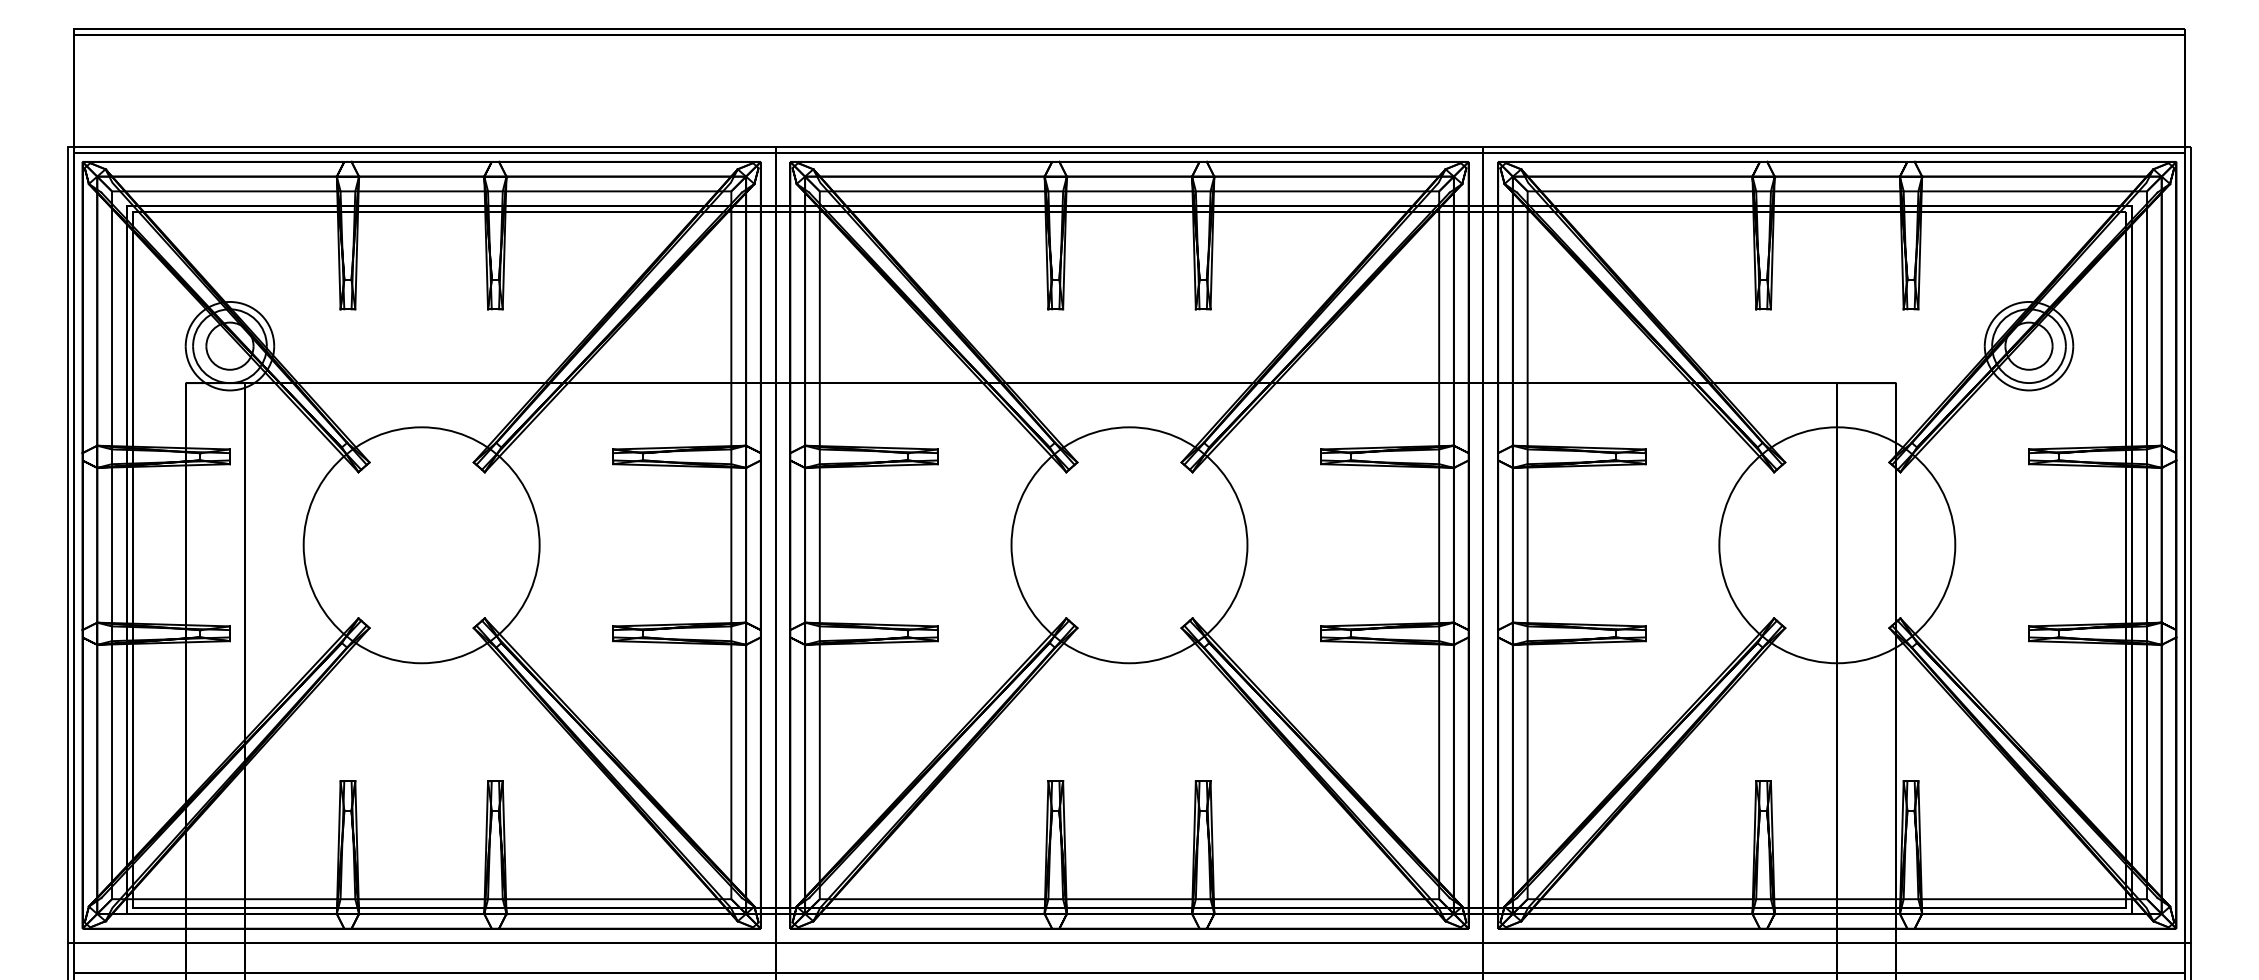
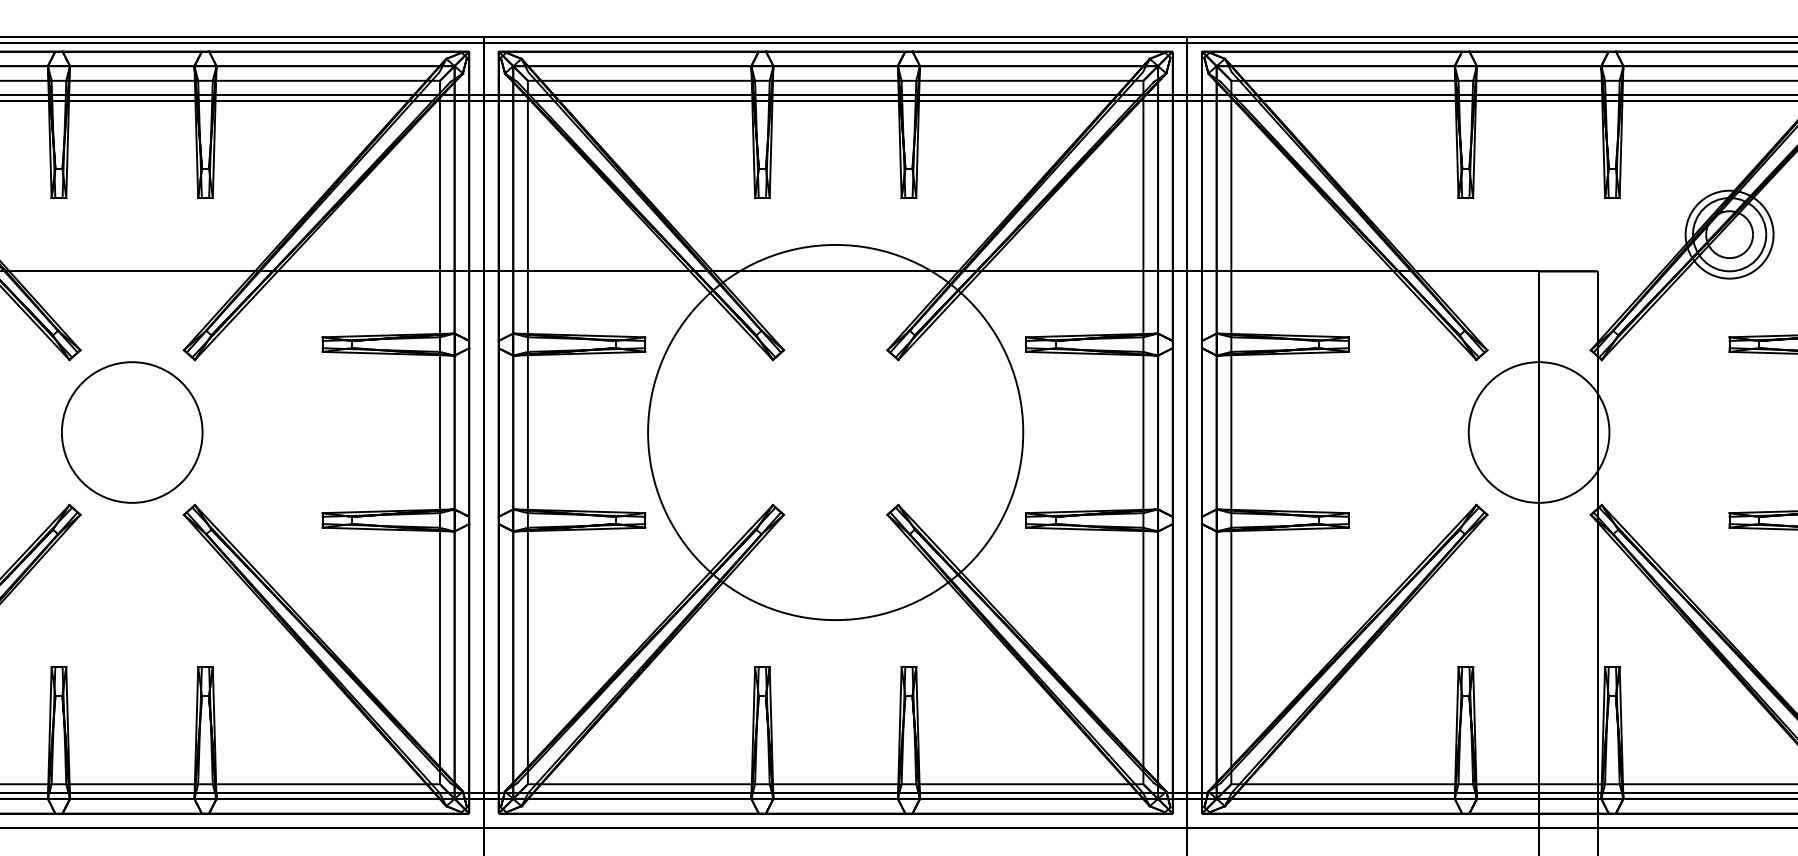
circle: (421, 545) -> (132, 432), size x0.6
circle: (1129, 545) -> (835, 432), size x1.6
circle: (1837, 545) -> (1539, 432), size x0.6

